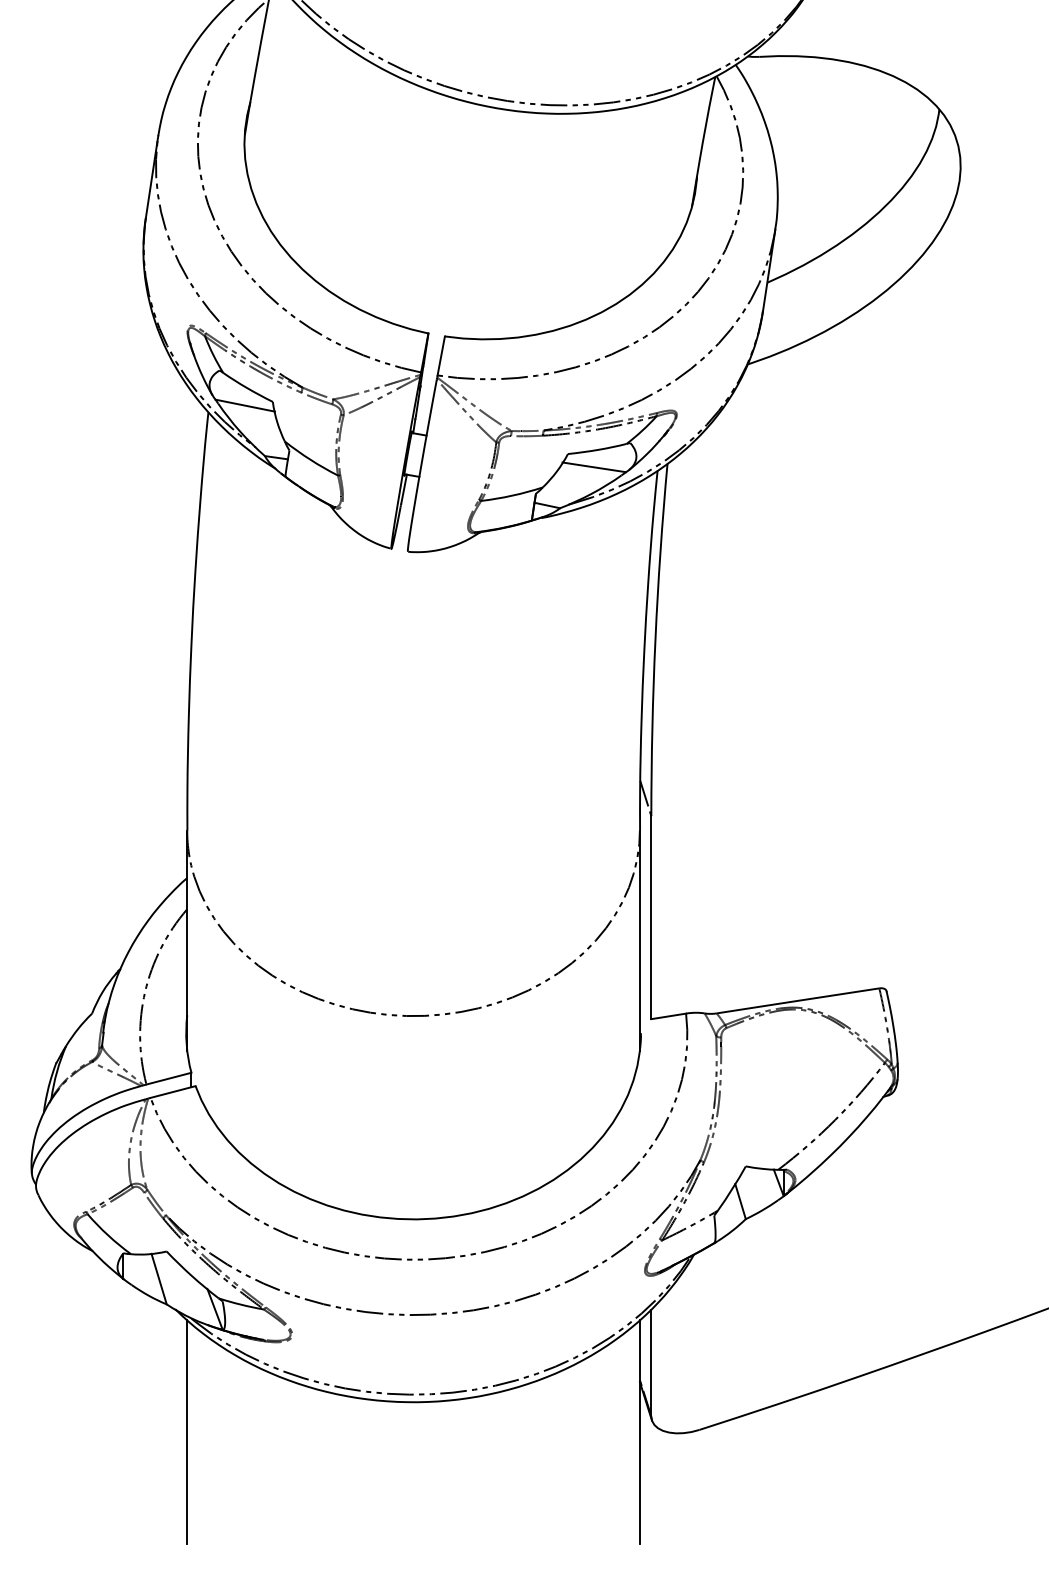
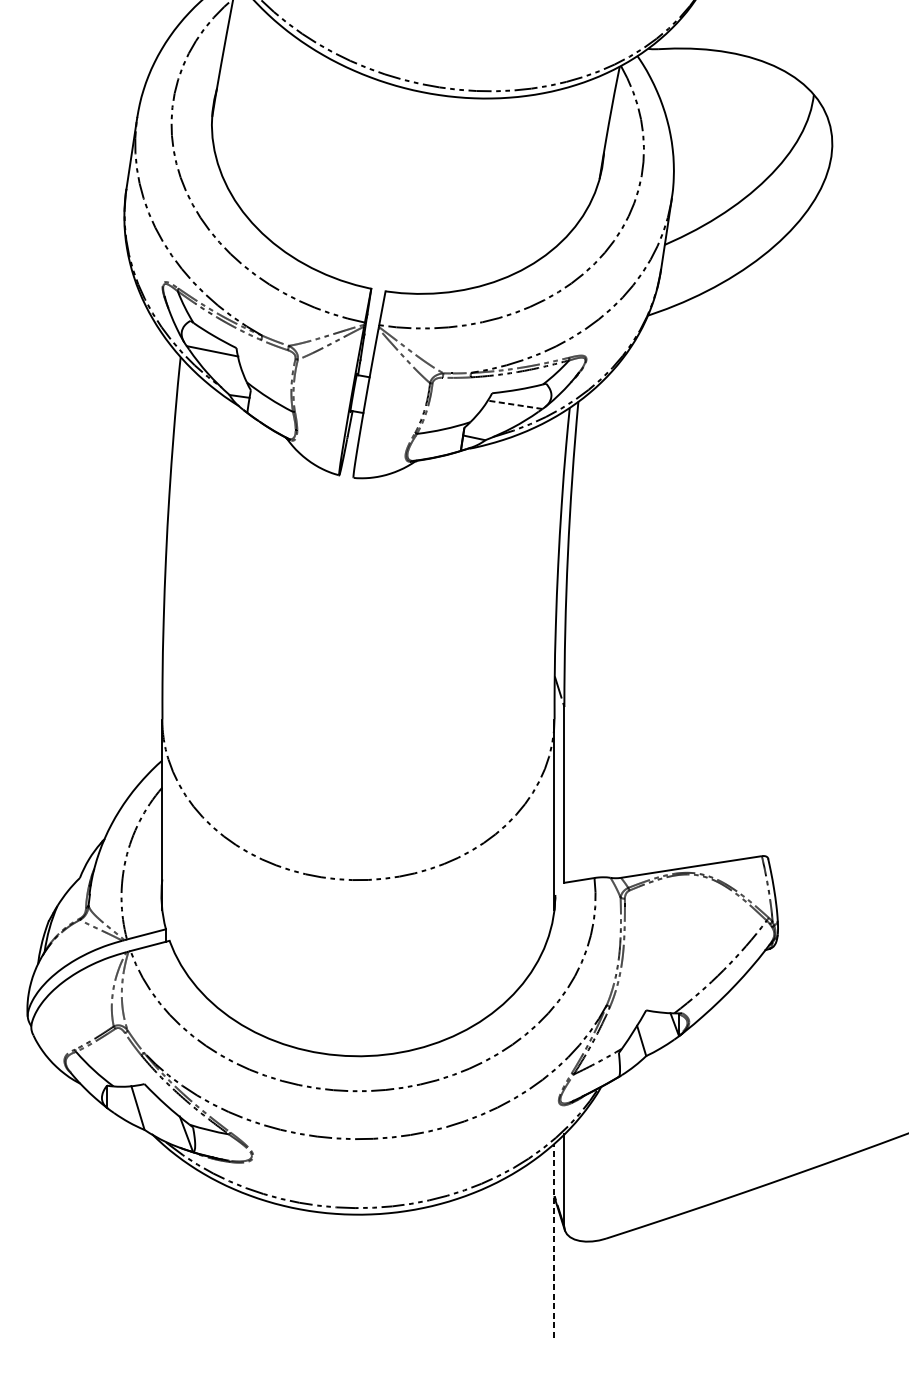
line: (593, 467) -> (514, 404), solid -> dashed
line: (187, 1432) -> (162, 1240), removed
line: (639, 1432) -> (554, 1240), solid -> dashed

